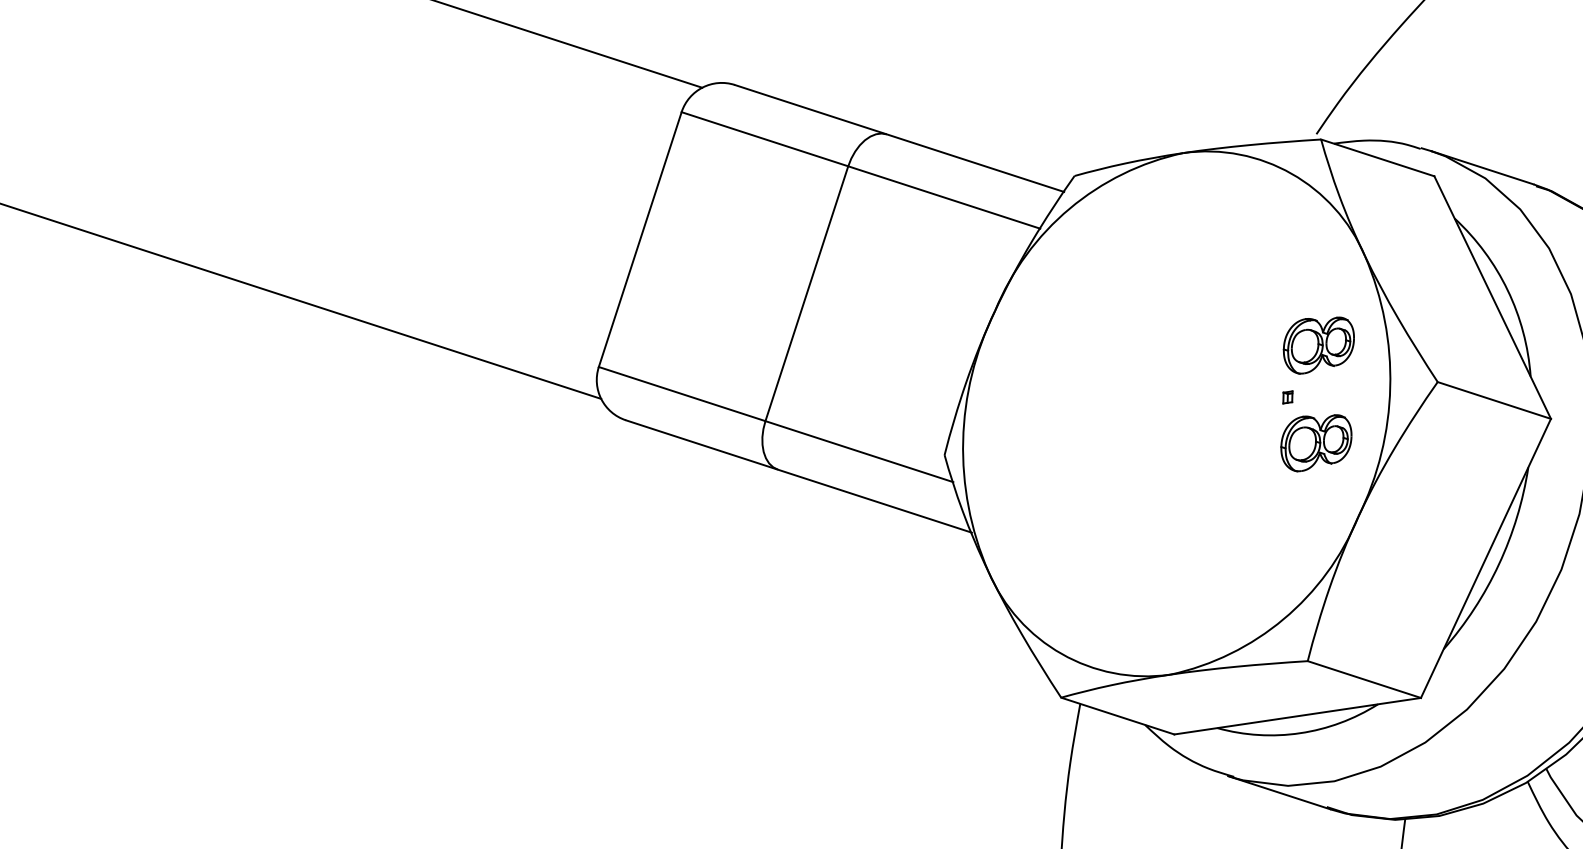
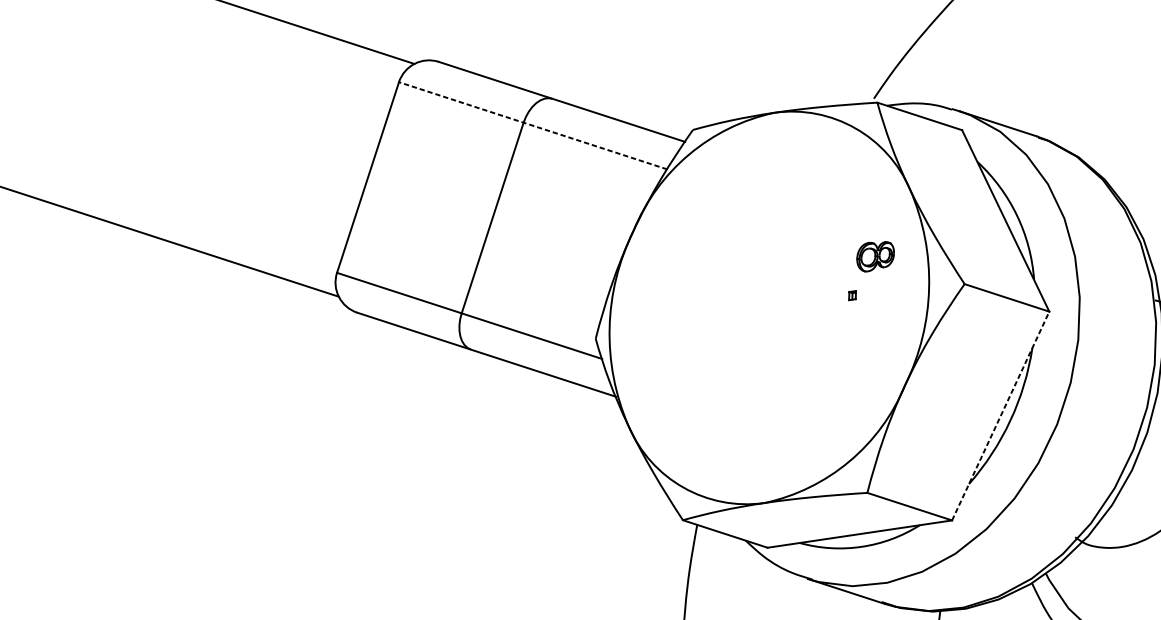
line: (860, 170) -> (532, 125), solid -> dashed
part: (1318, 345) -> (875, 256), size x0.7
part: (1316, 443) -> (873, 330), removed
line: (1485, 558) -> (1000, 416), solid -> dashed

